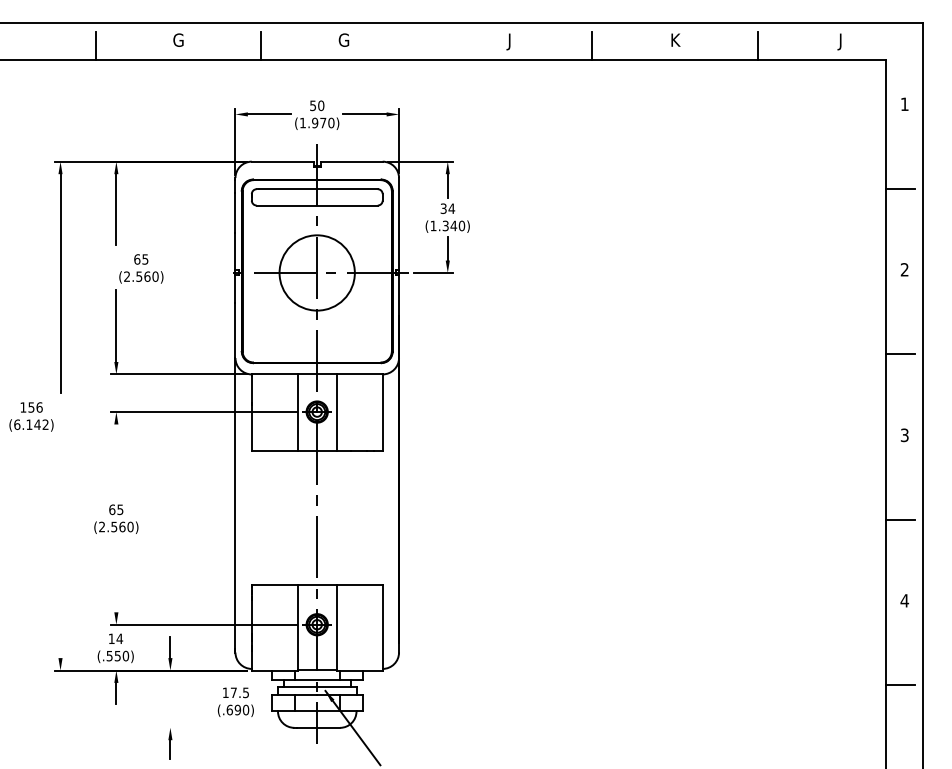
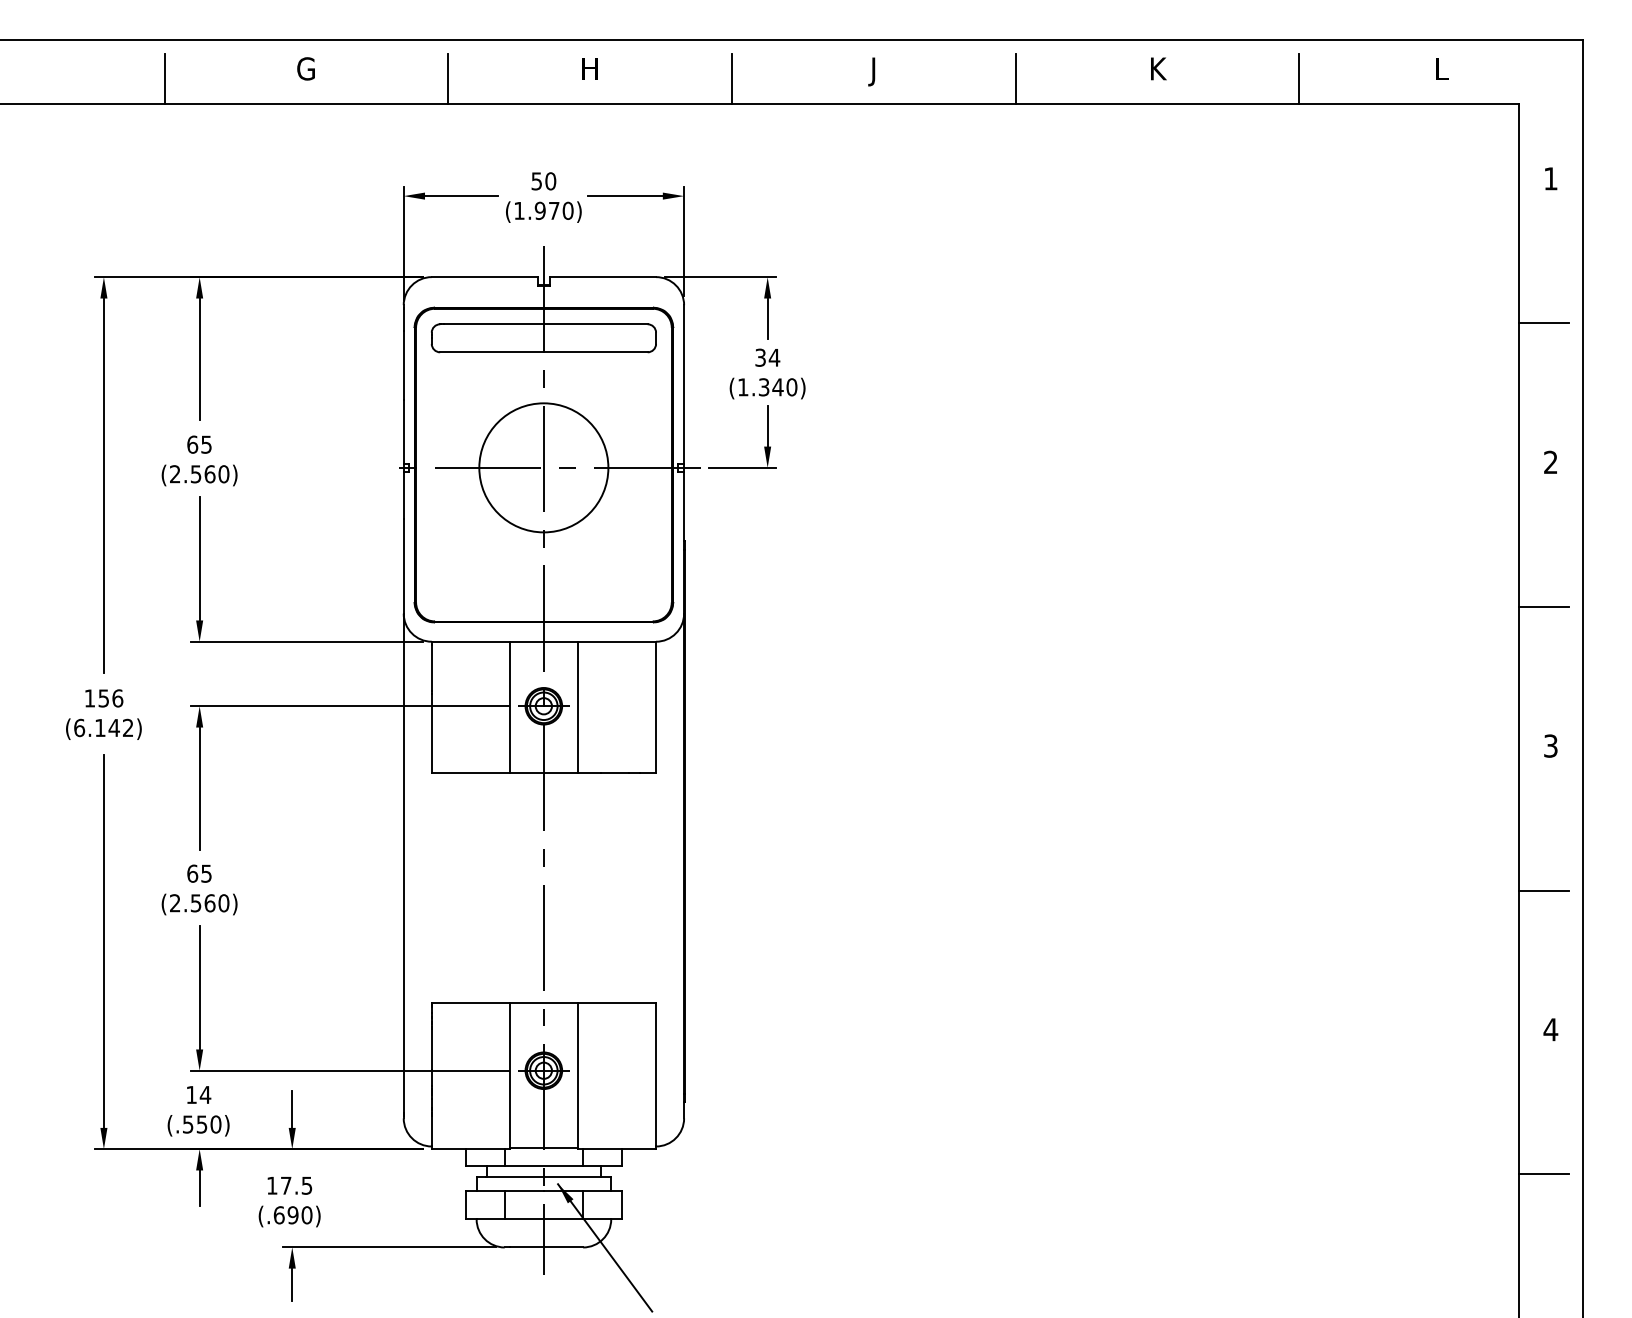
text: (343, 39) -> (588, 67), G -> H
text: (840, 41) -> (1440, 71), J -> L
line: (426, 45) -> (731, 77), added
text: (141, 268) -> (199, 460), moved
text: (31, 416) -> (103, 713), moved
line: (116, 459) -> (199, 787), added
line: (60, 549) -> (103, 941), added
line: (116, 576) -> (199, 988), added
text: (235, 701) -> (288, 1200), moved
line: (227, 727) -> (390, 1246), added

